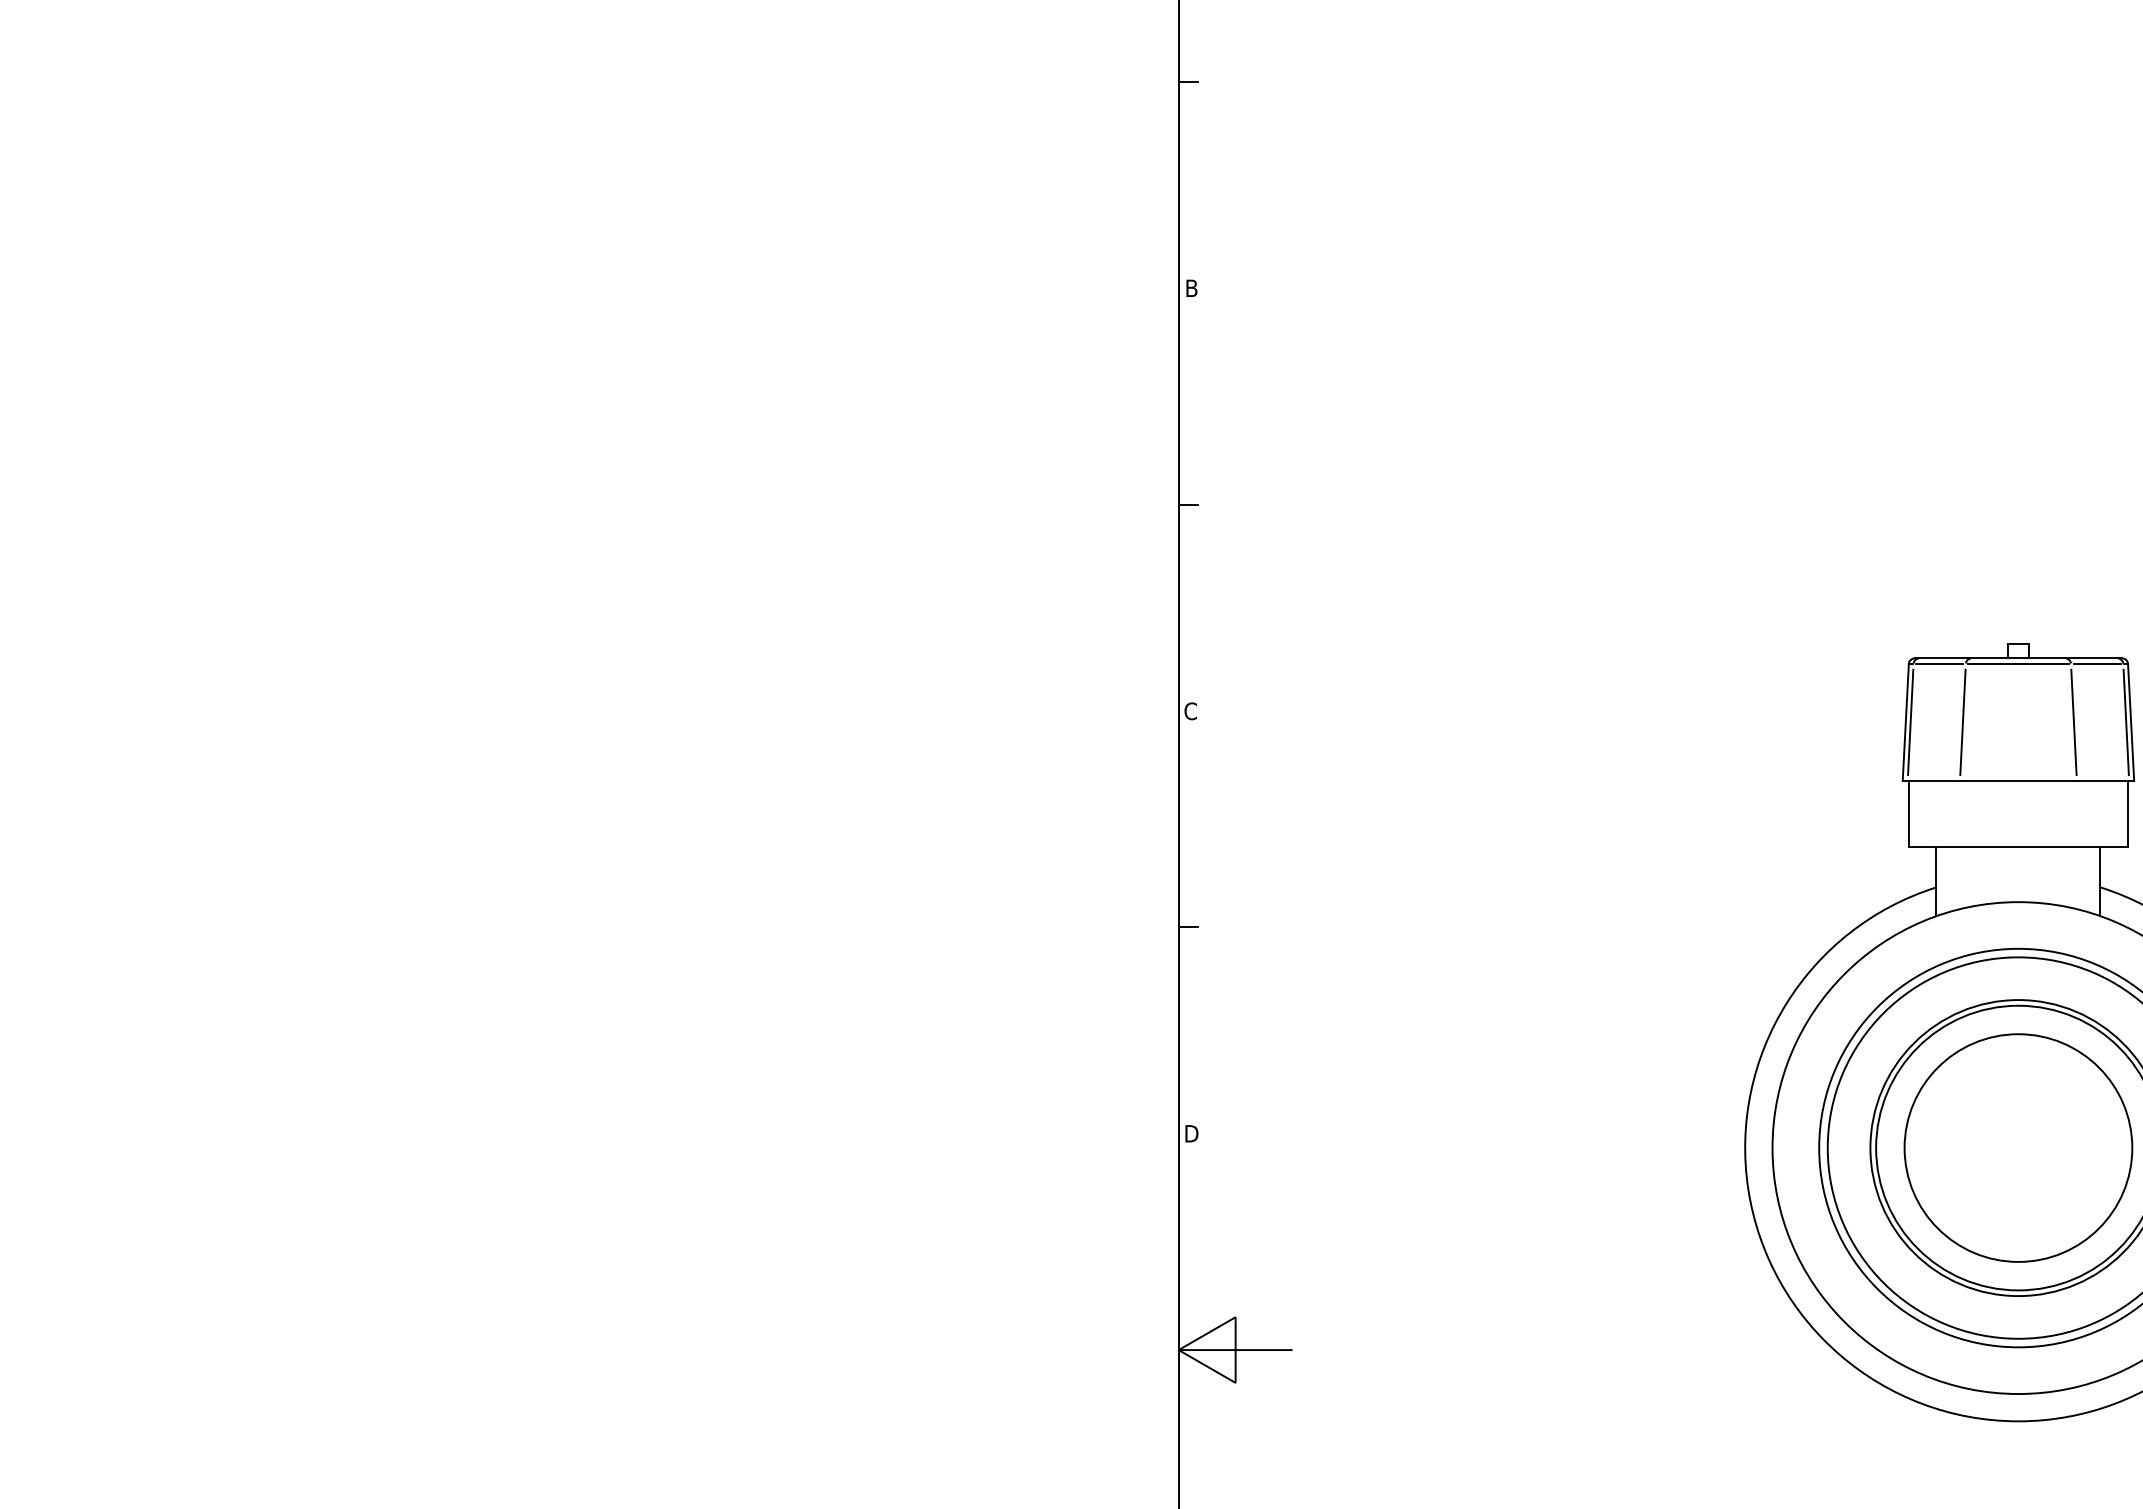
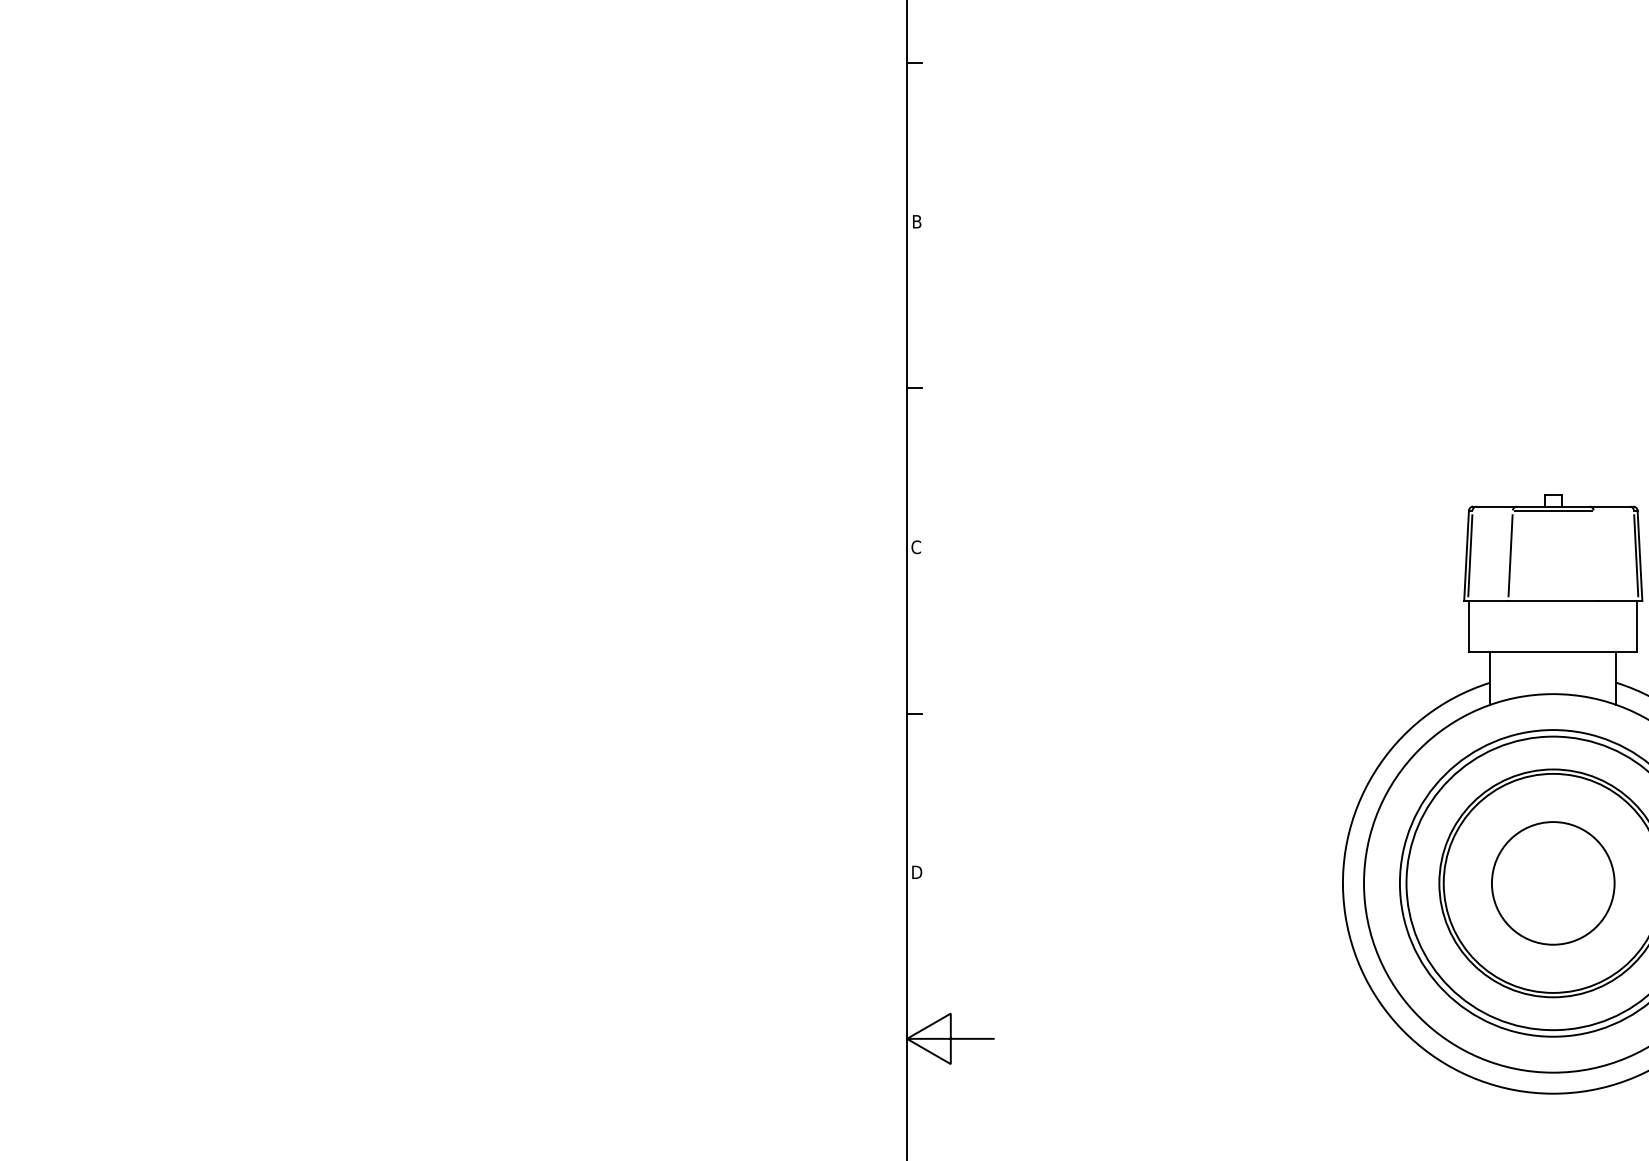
line: (1939, 663) -> (1492, 510), removed
line: (2096, 663) -> (1613, 510), removed
line: (2073, 722) -> (1595, 555), removed
circle: (2018, 1147) -> (1553, 882), size x0.7

